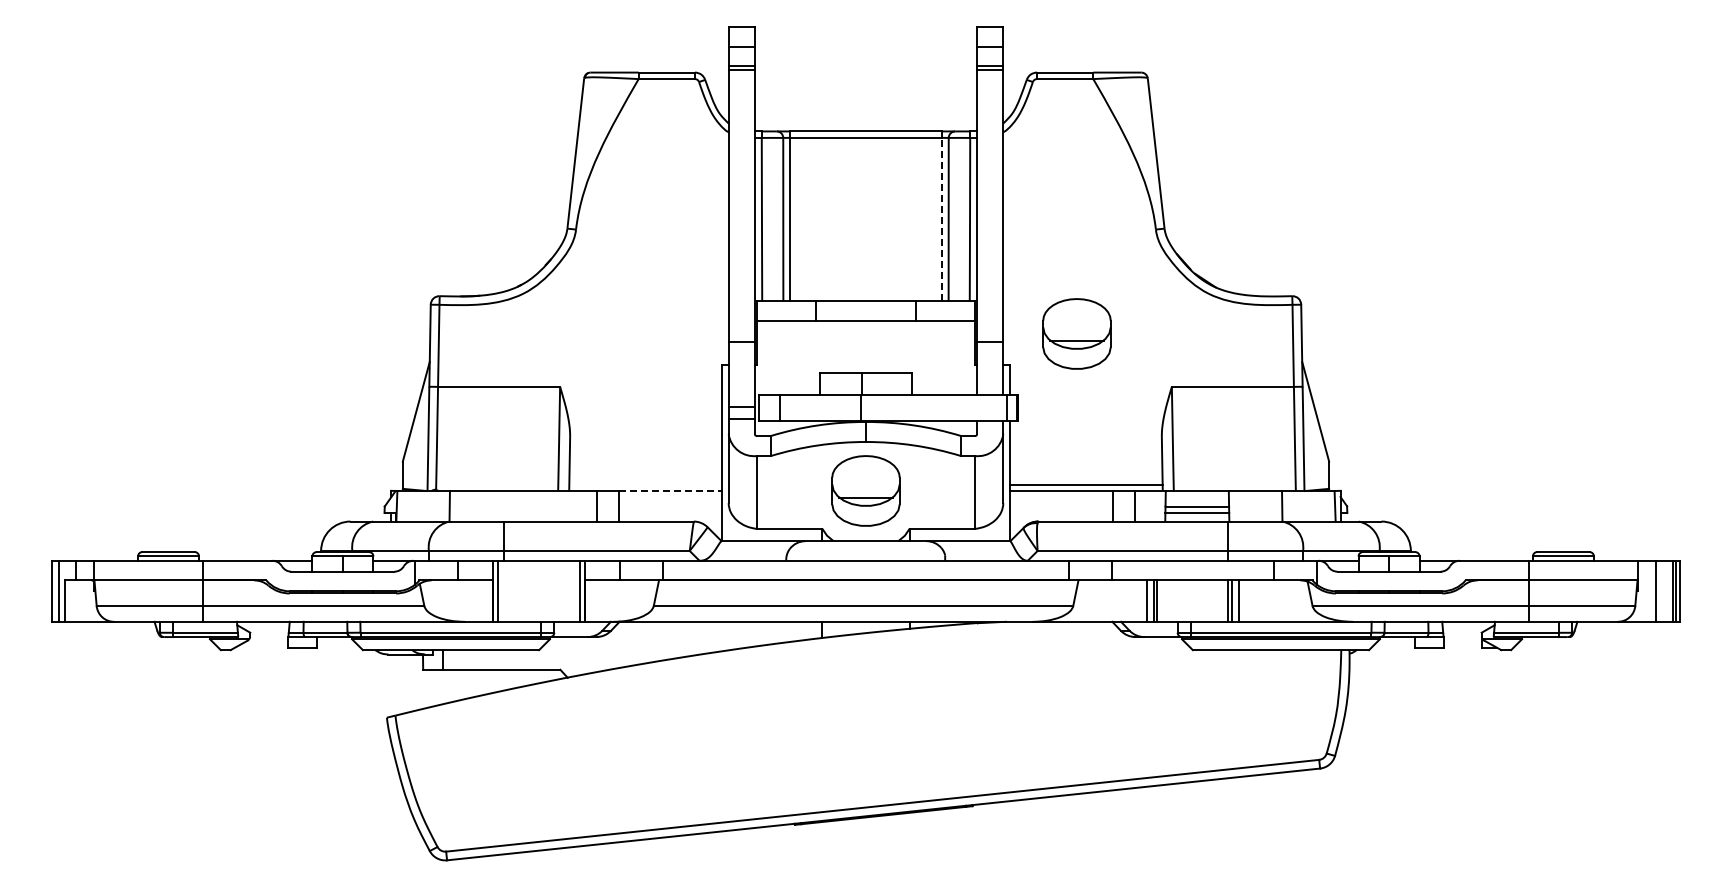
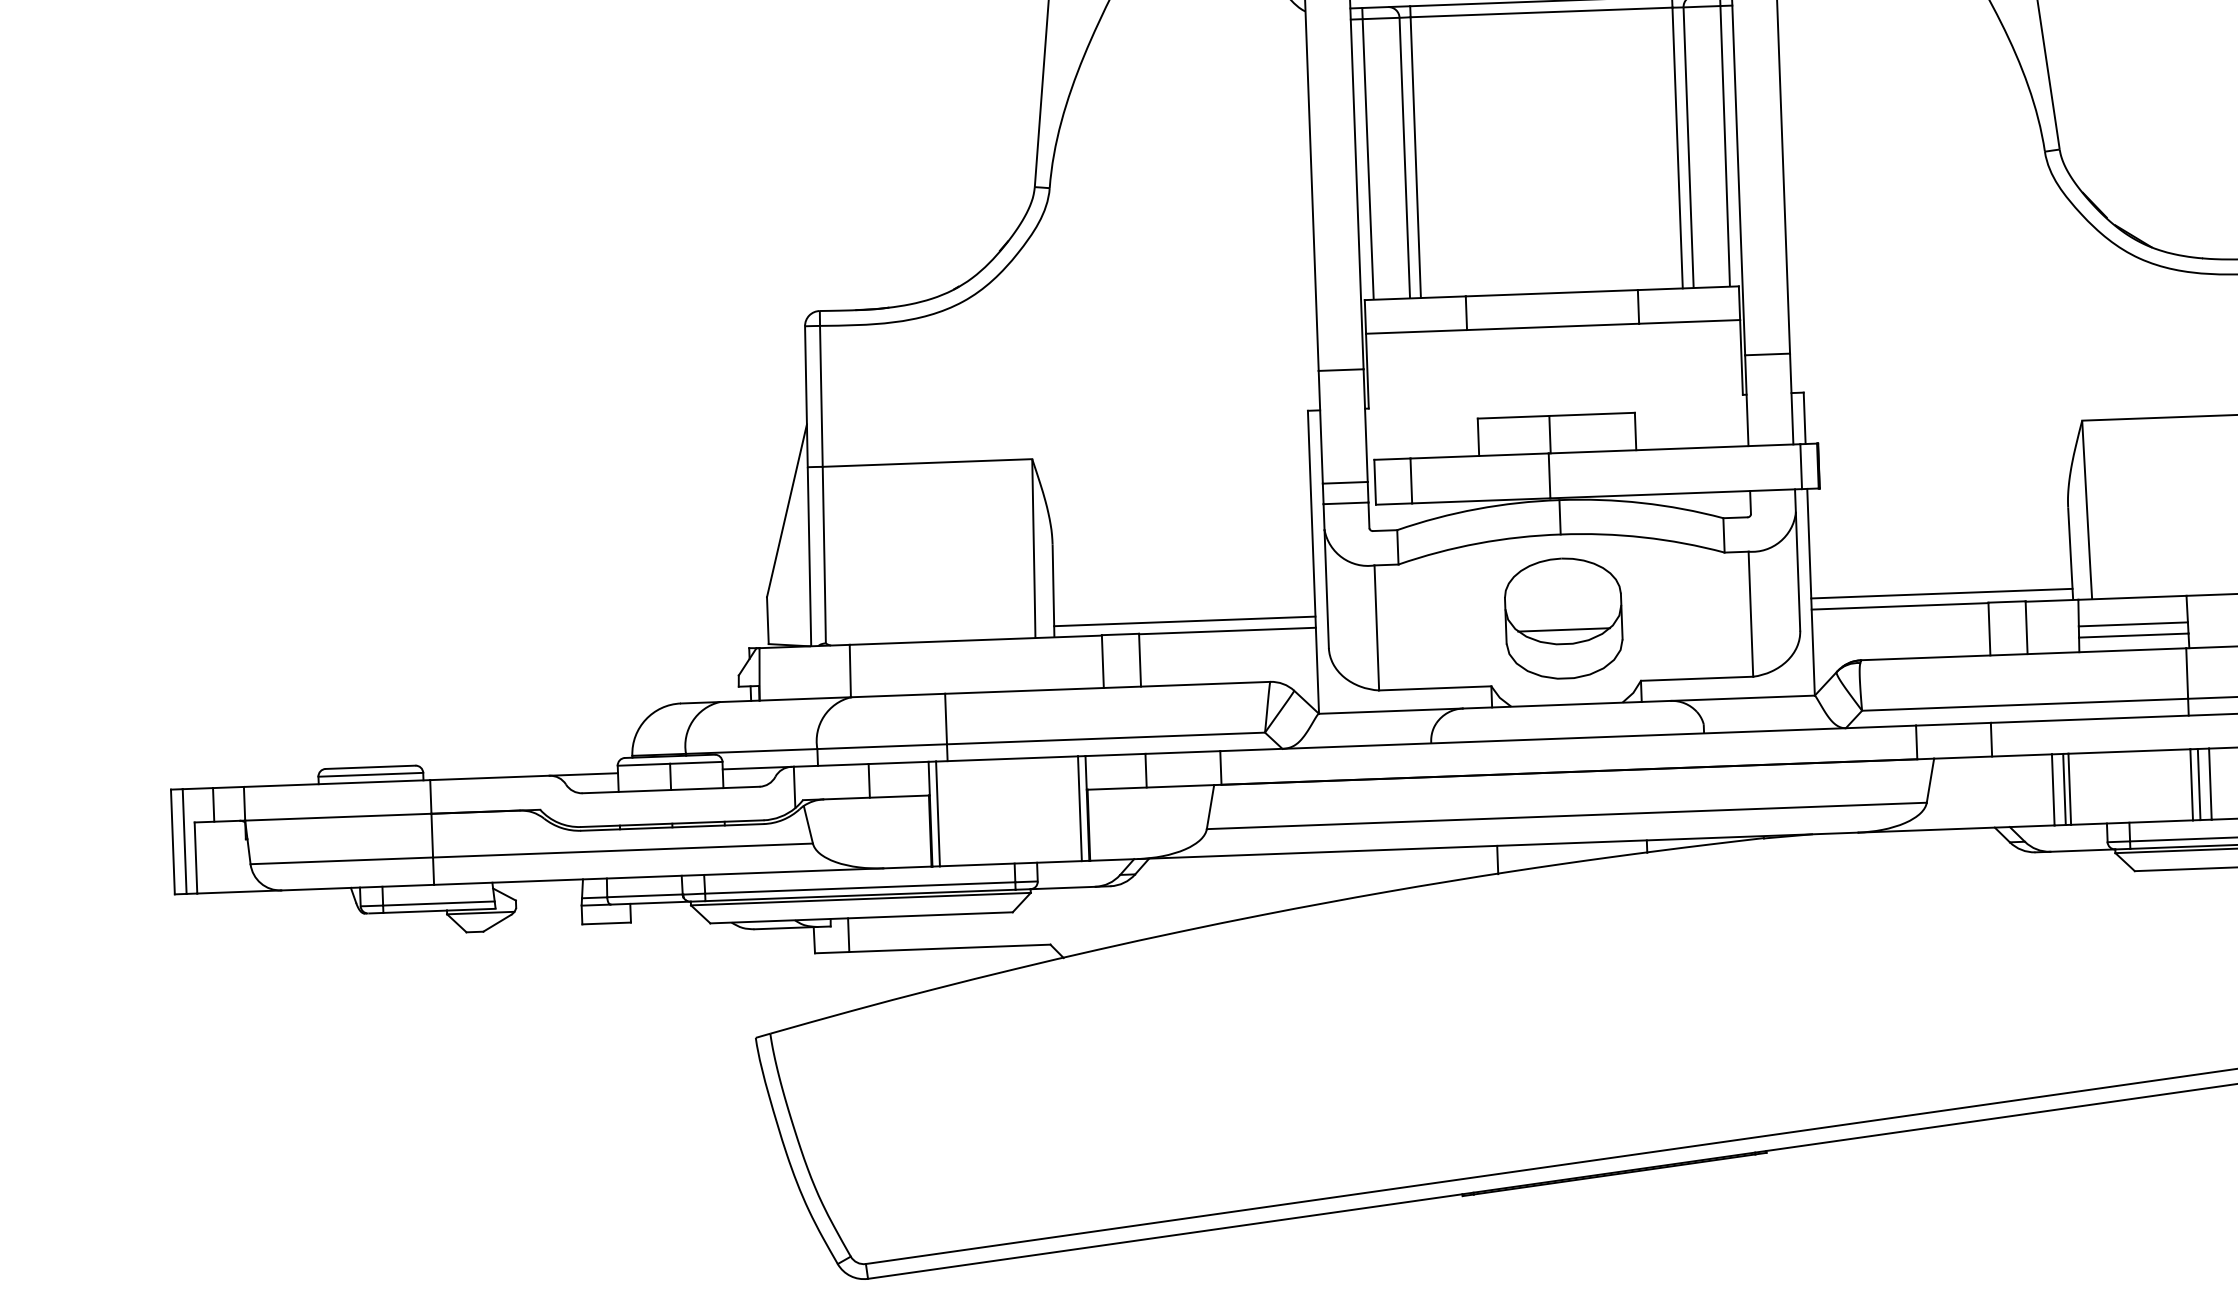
line: (942, 219) -> (1677, 147), dashed -> solid
part: (1076, 333) -> (1915, 335), removed
line: (645, 484) -> (1184, 621), added
line: (670, 491) -> (1228, 631), dashed -> solid

